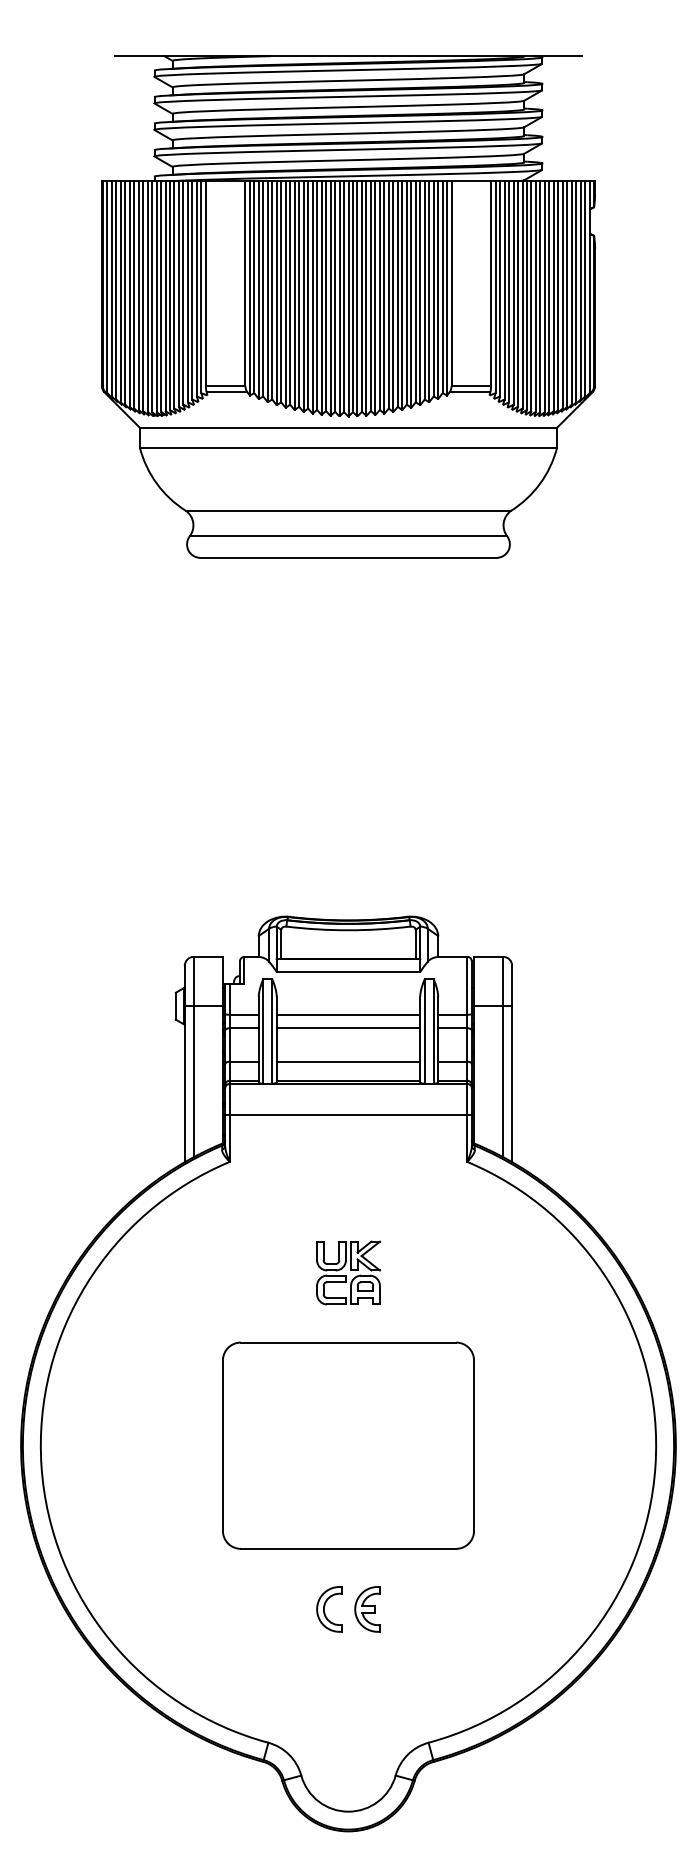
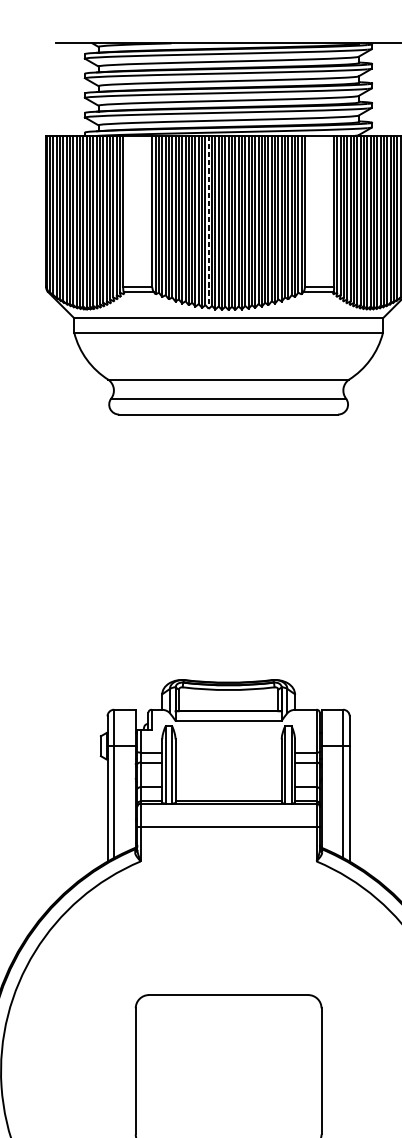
line: (321, 298) -> (208, 222), solid -> dashed
line: (348, 1014) -> (228, 752), removed
line: (348, 1028) -> (228, 762), removed
line: (348, 1061) -> (228, 787), removed
part: (348, 1272) -> (228, 943), removed

